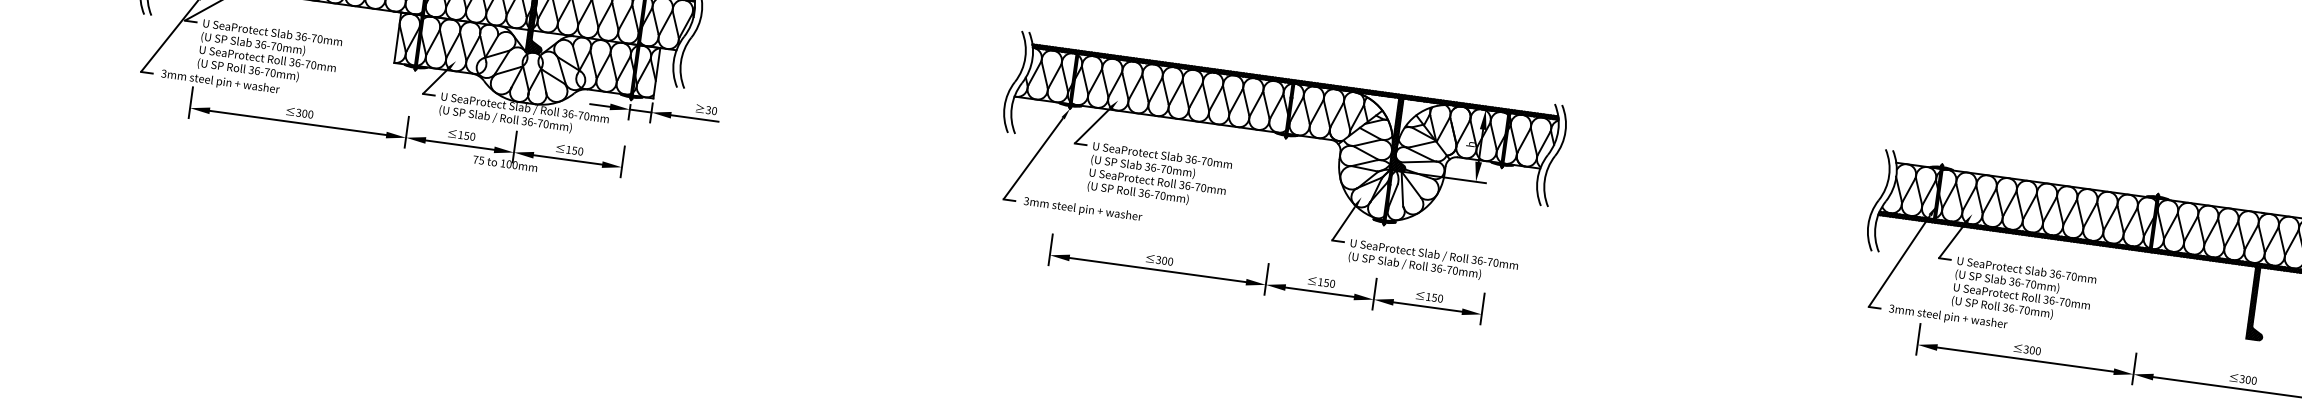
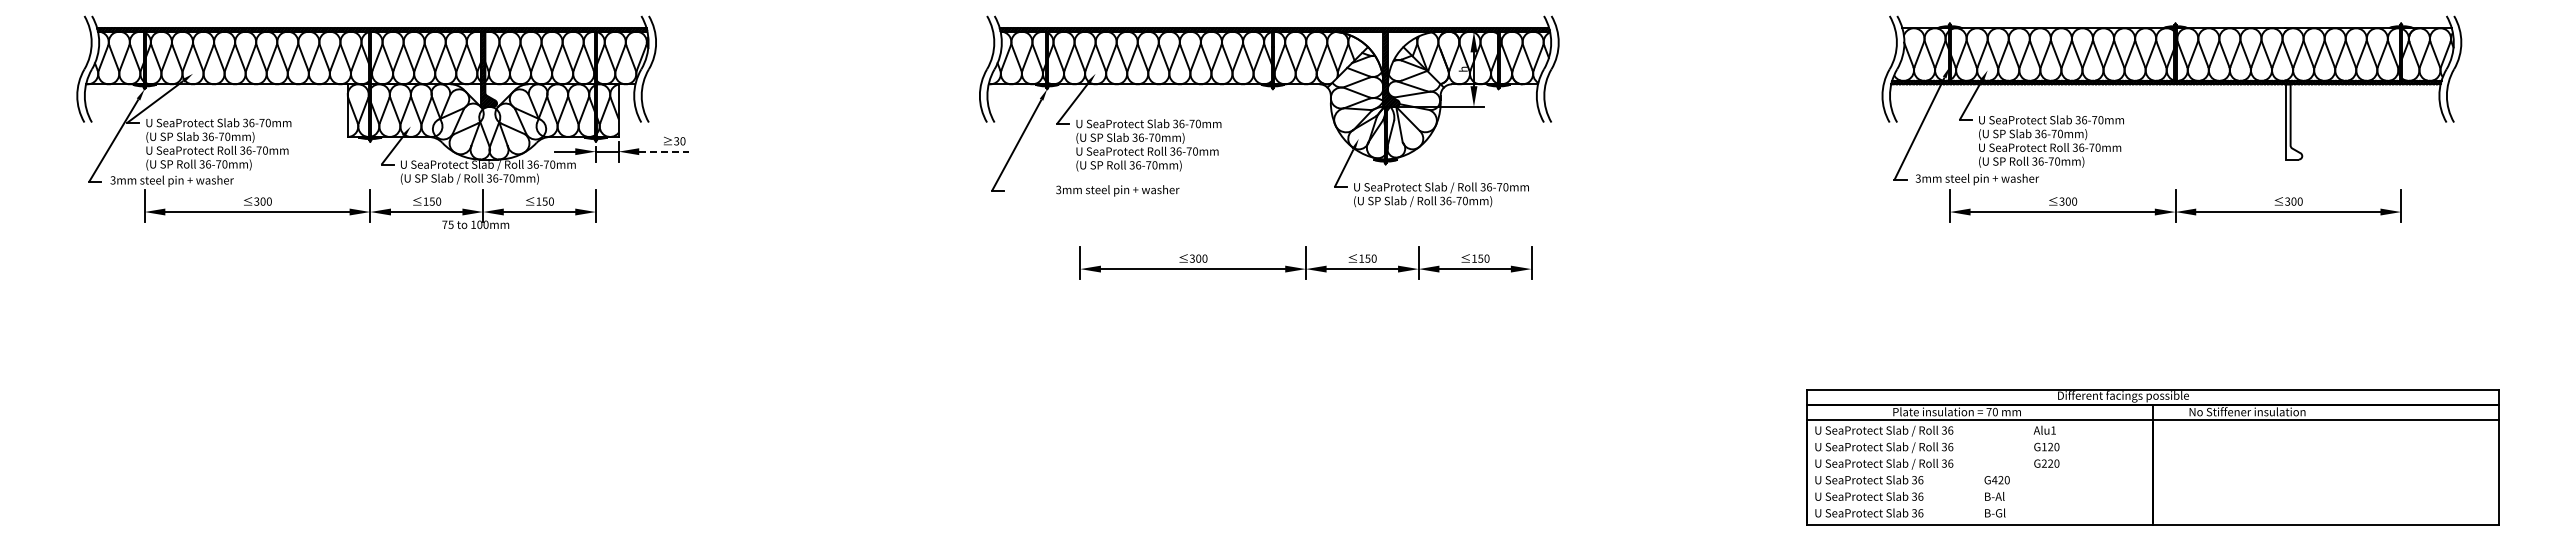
line: (694, 118) -> (663, 151), solid -> dashed
text: (1082, 209) -> (1117, 190), moved
part: (1266, 278) -> (1305, 262), moved
hatch: (2259, 303) -> (2294, 121), removed

